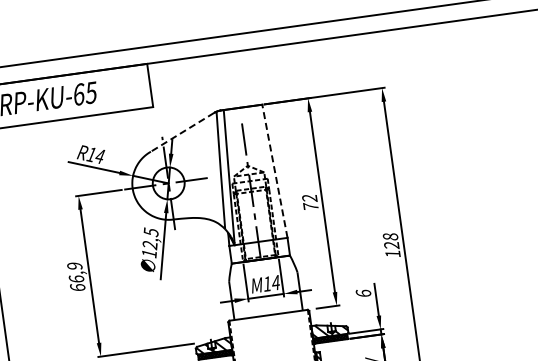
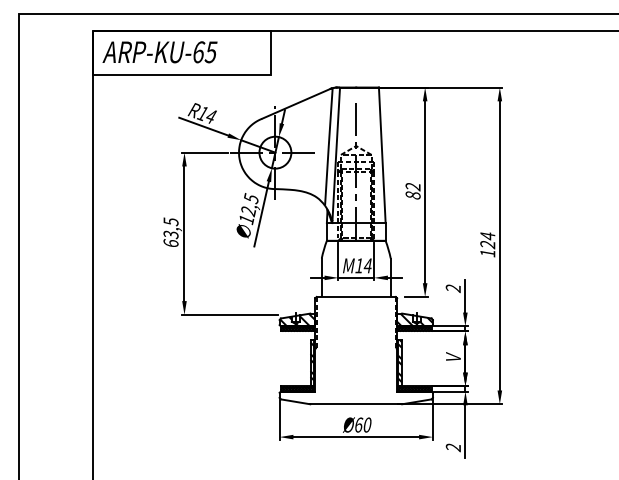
line: (181, 132) -> (295, 104), dashed -> solid
line: (275, 171) -> (382, 155), dashed -> solid
text: (310, 206) -> (412, 194), 72 -> 82
text: (390, 237) -> (487, 236), 128 -> 124
text: (75, 272) -> (170, 228), 66,9 -> 63,5
text: (362, 293) -> (452, 288), 6 -> 2

